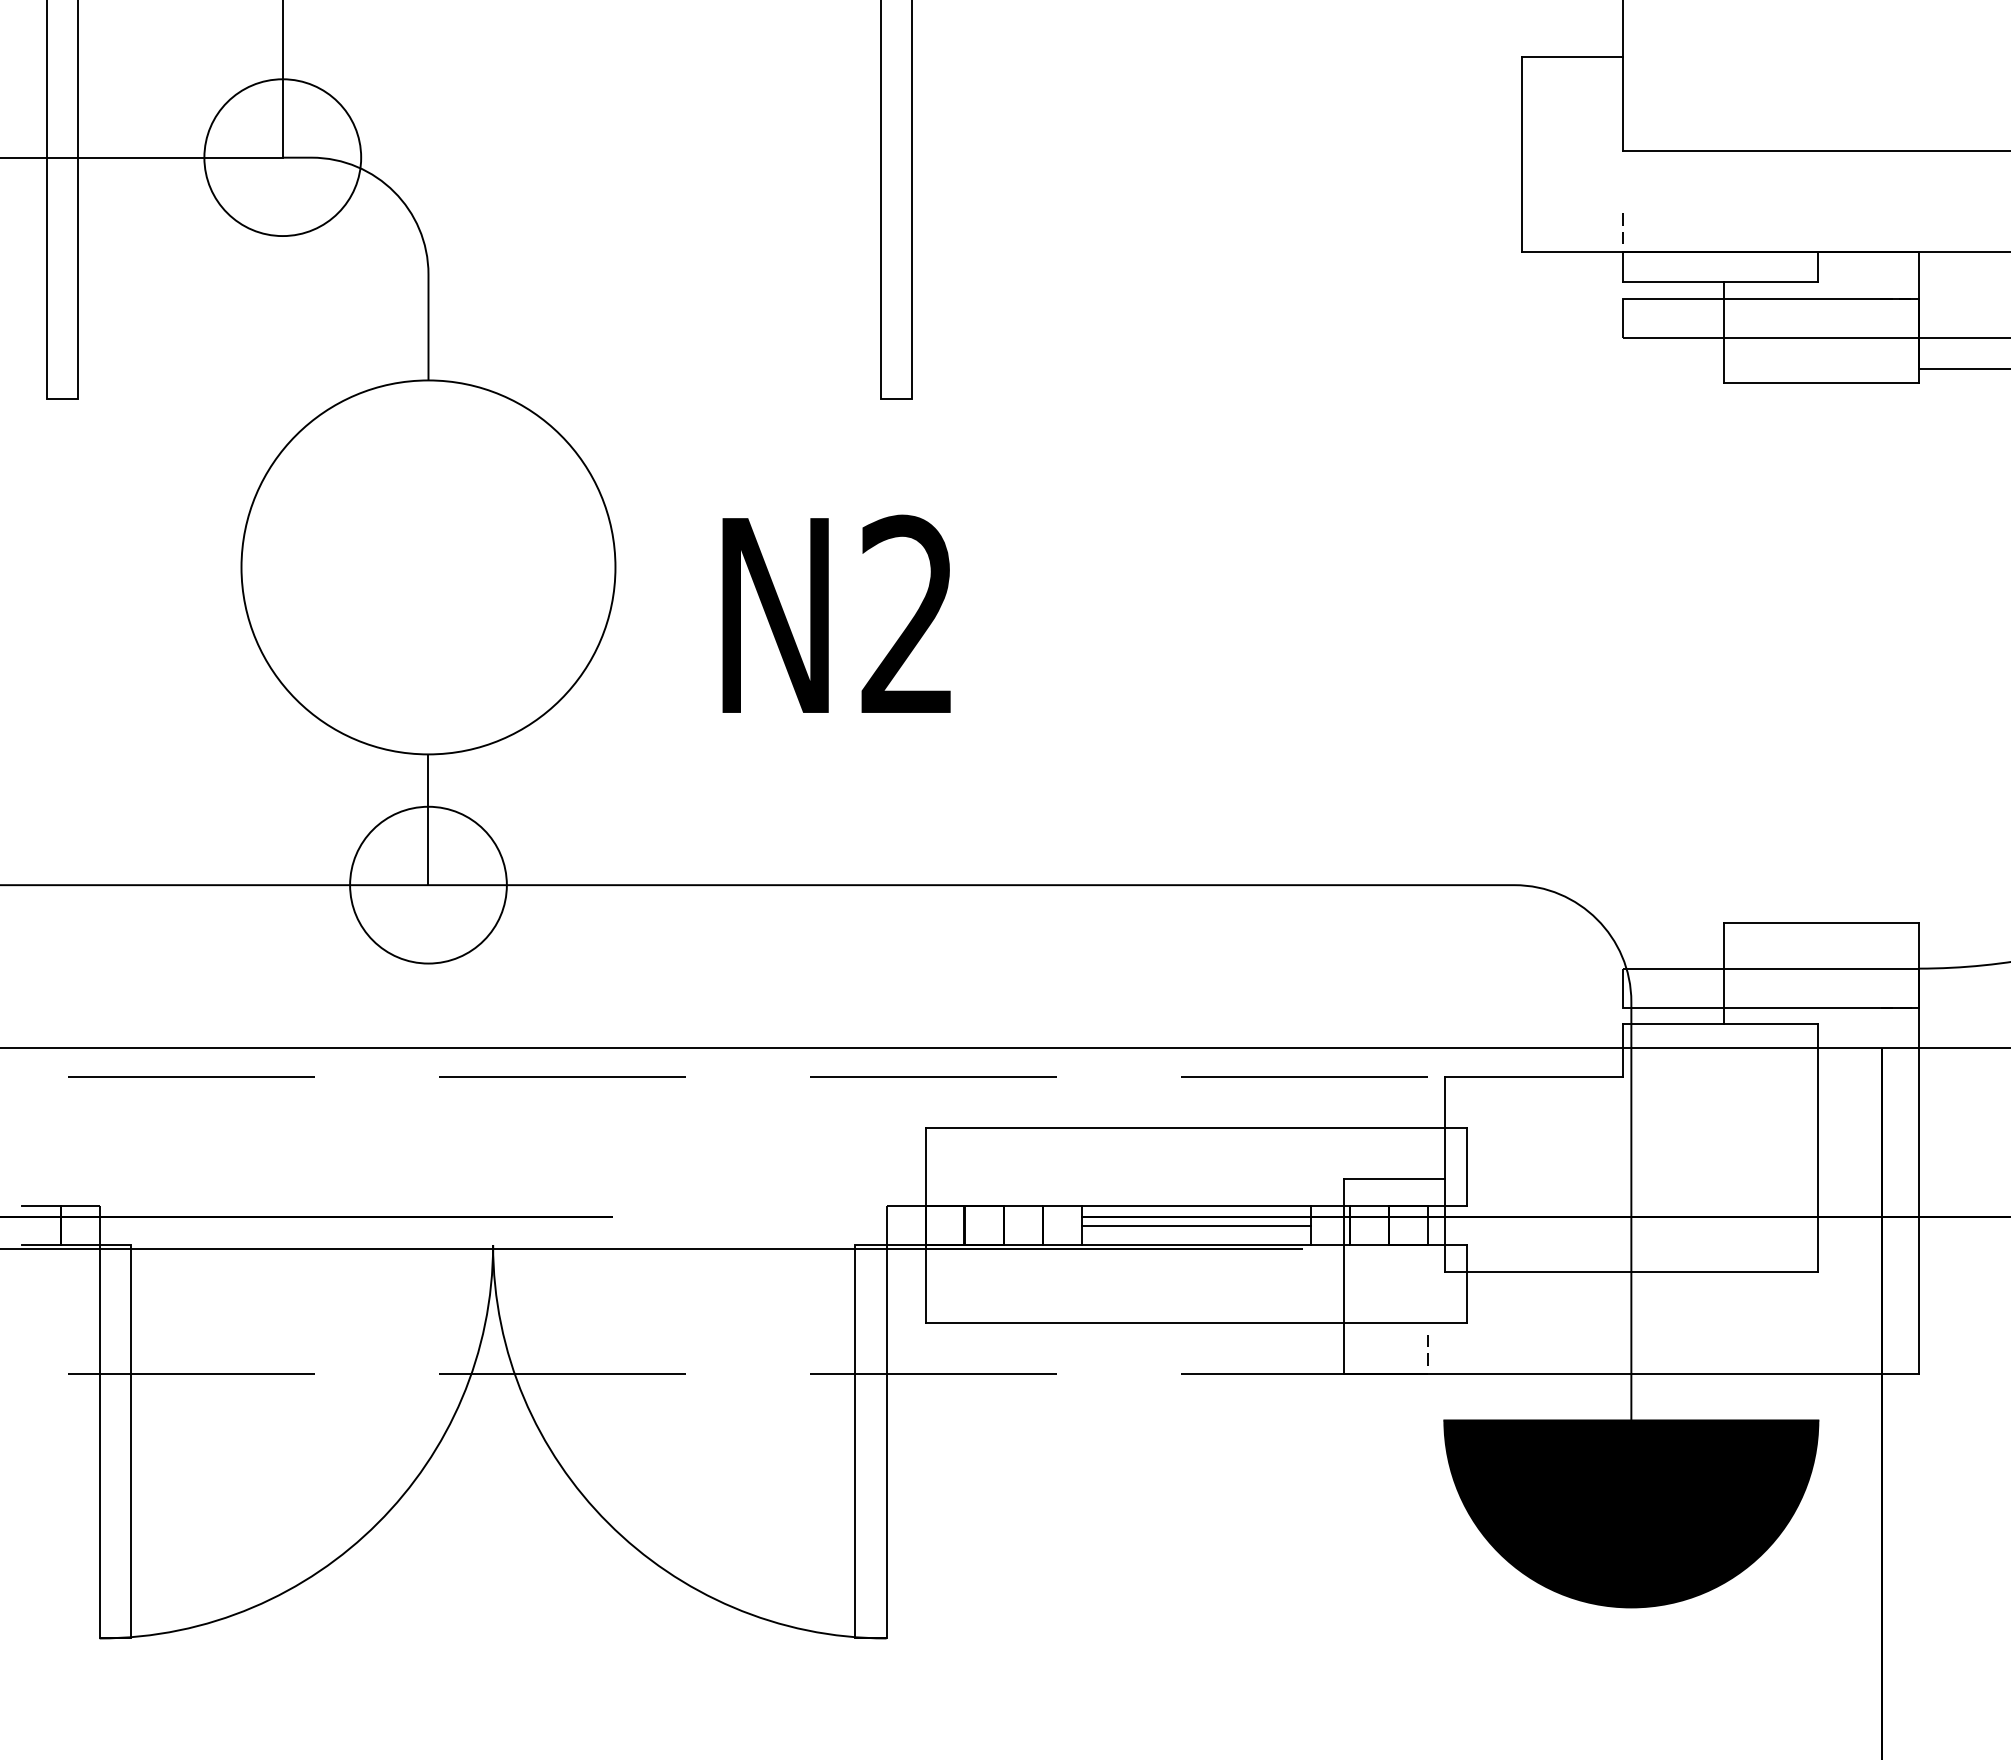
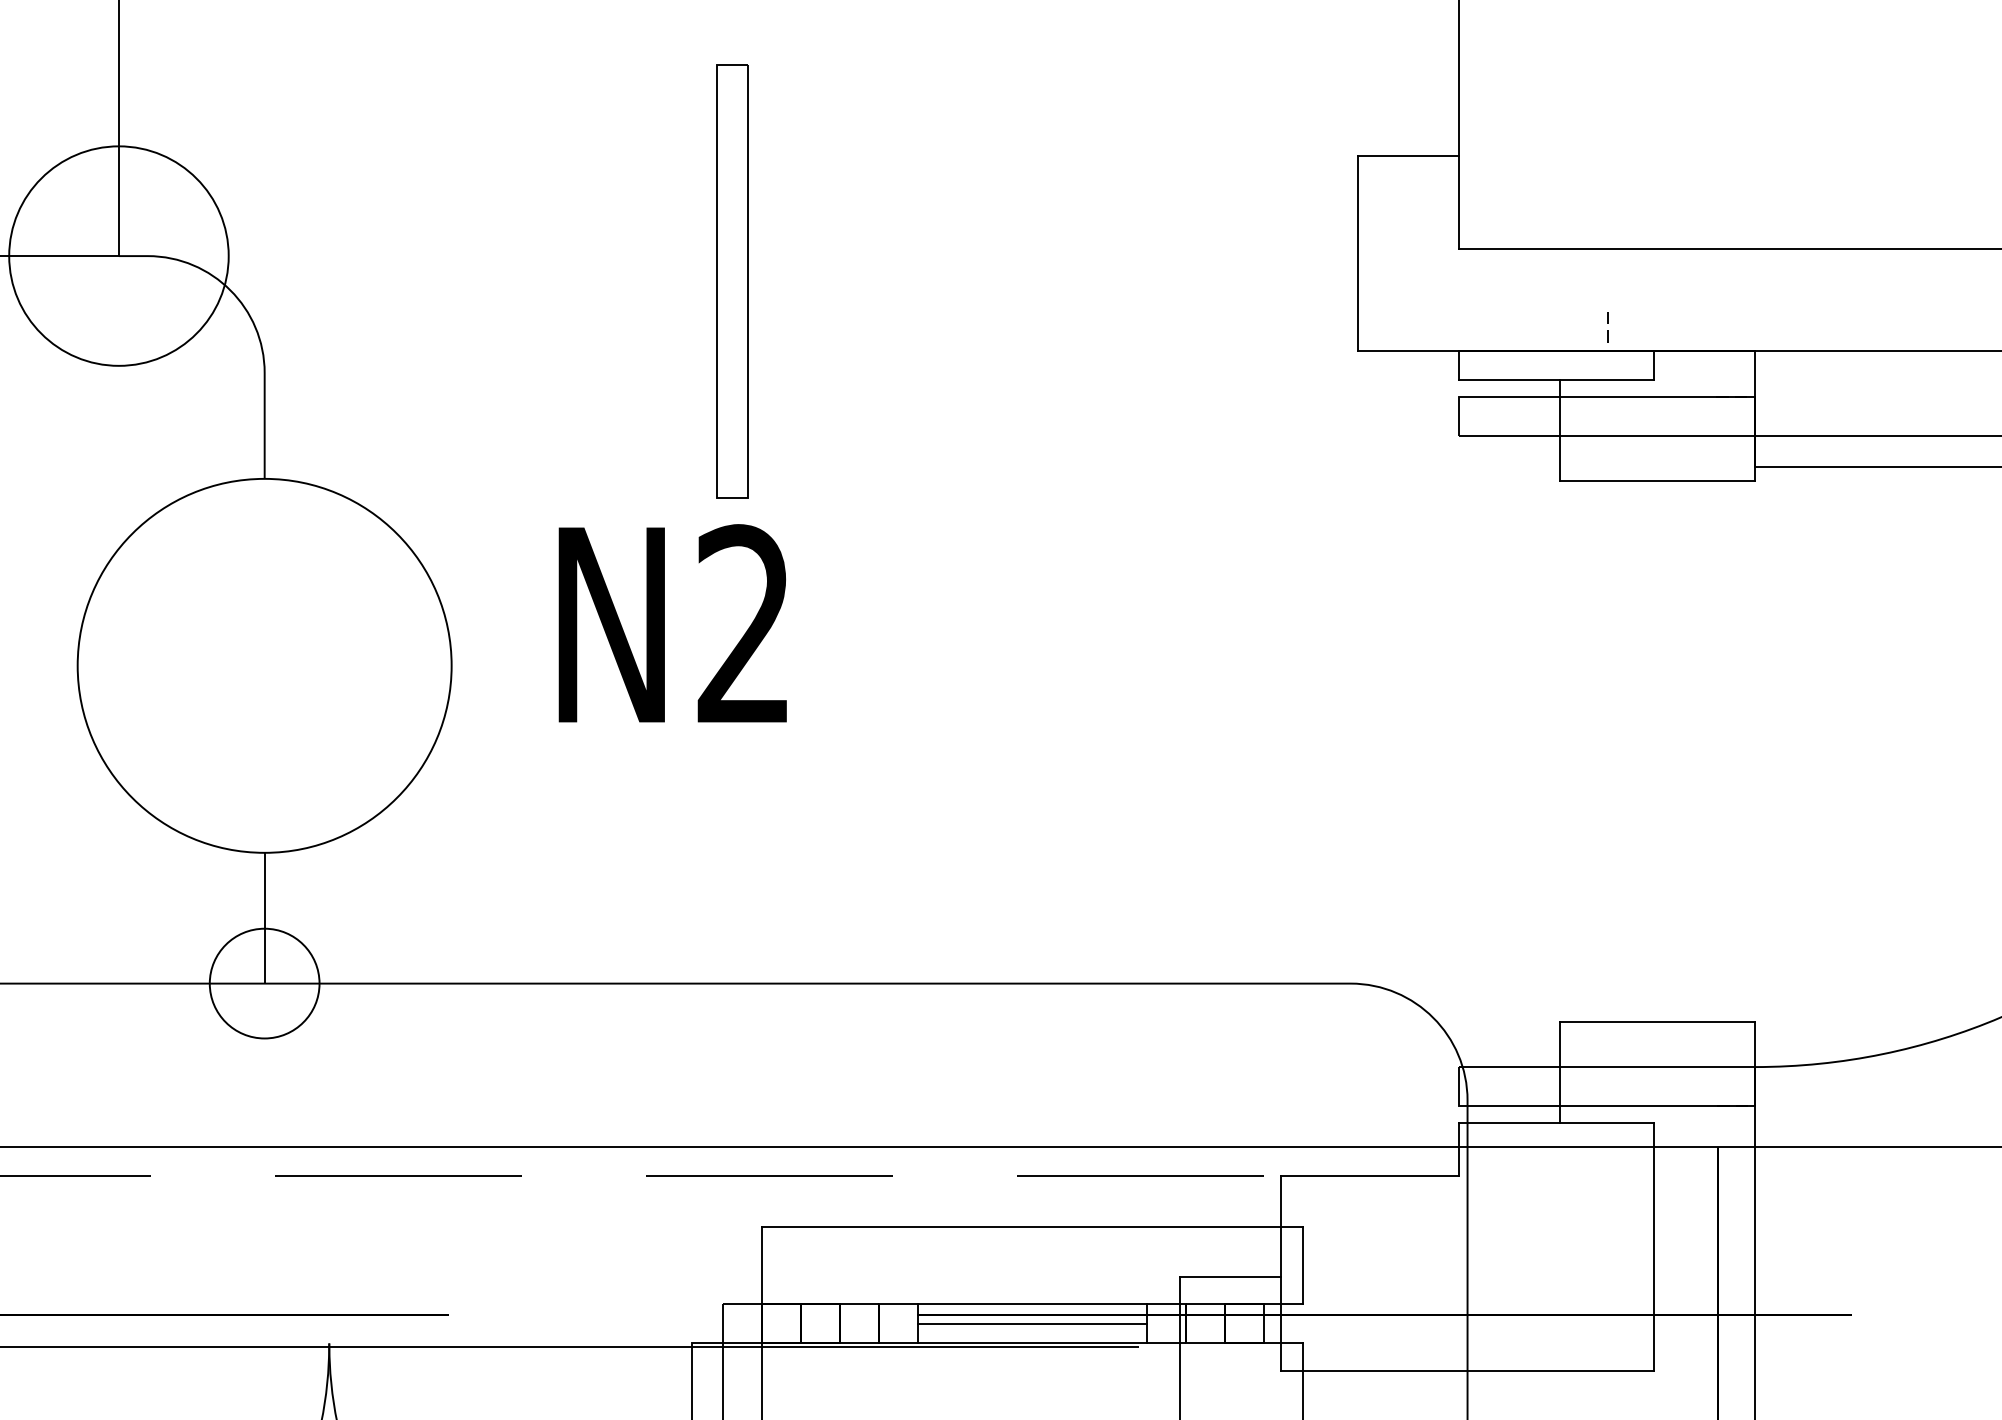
circle: (282, 157) -> (118, 255), size x1.4
line: (1622, 225) -> (1607, 323), moved
text: (836, 613) -> (672, 622), moved
circle: (428, 884) -> (264, 982), size x0.7

